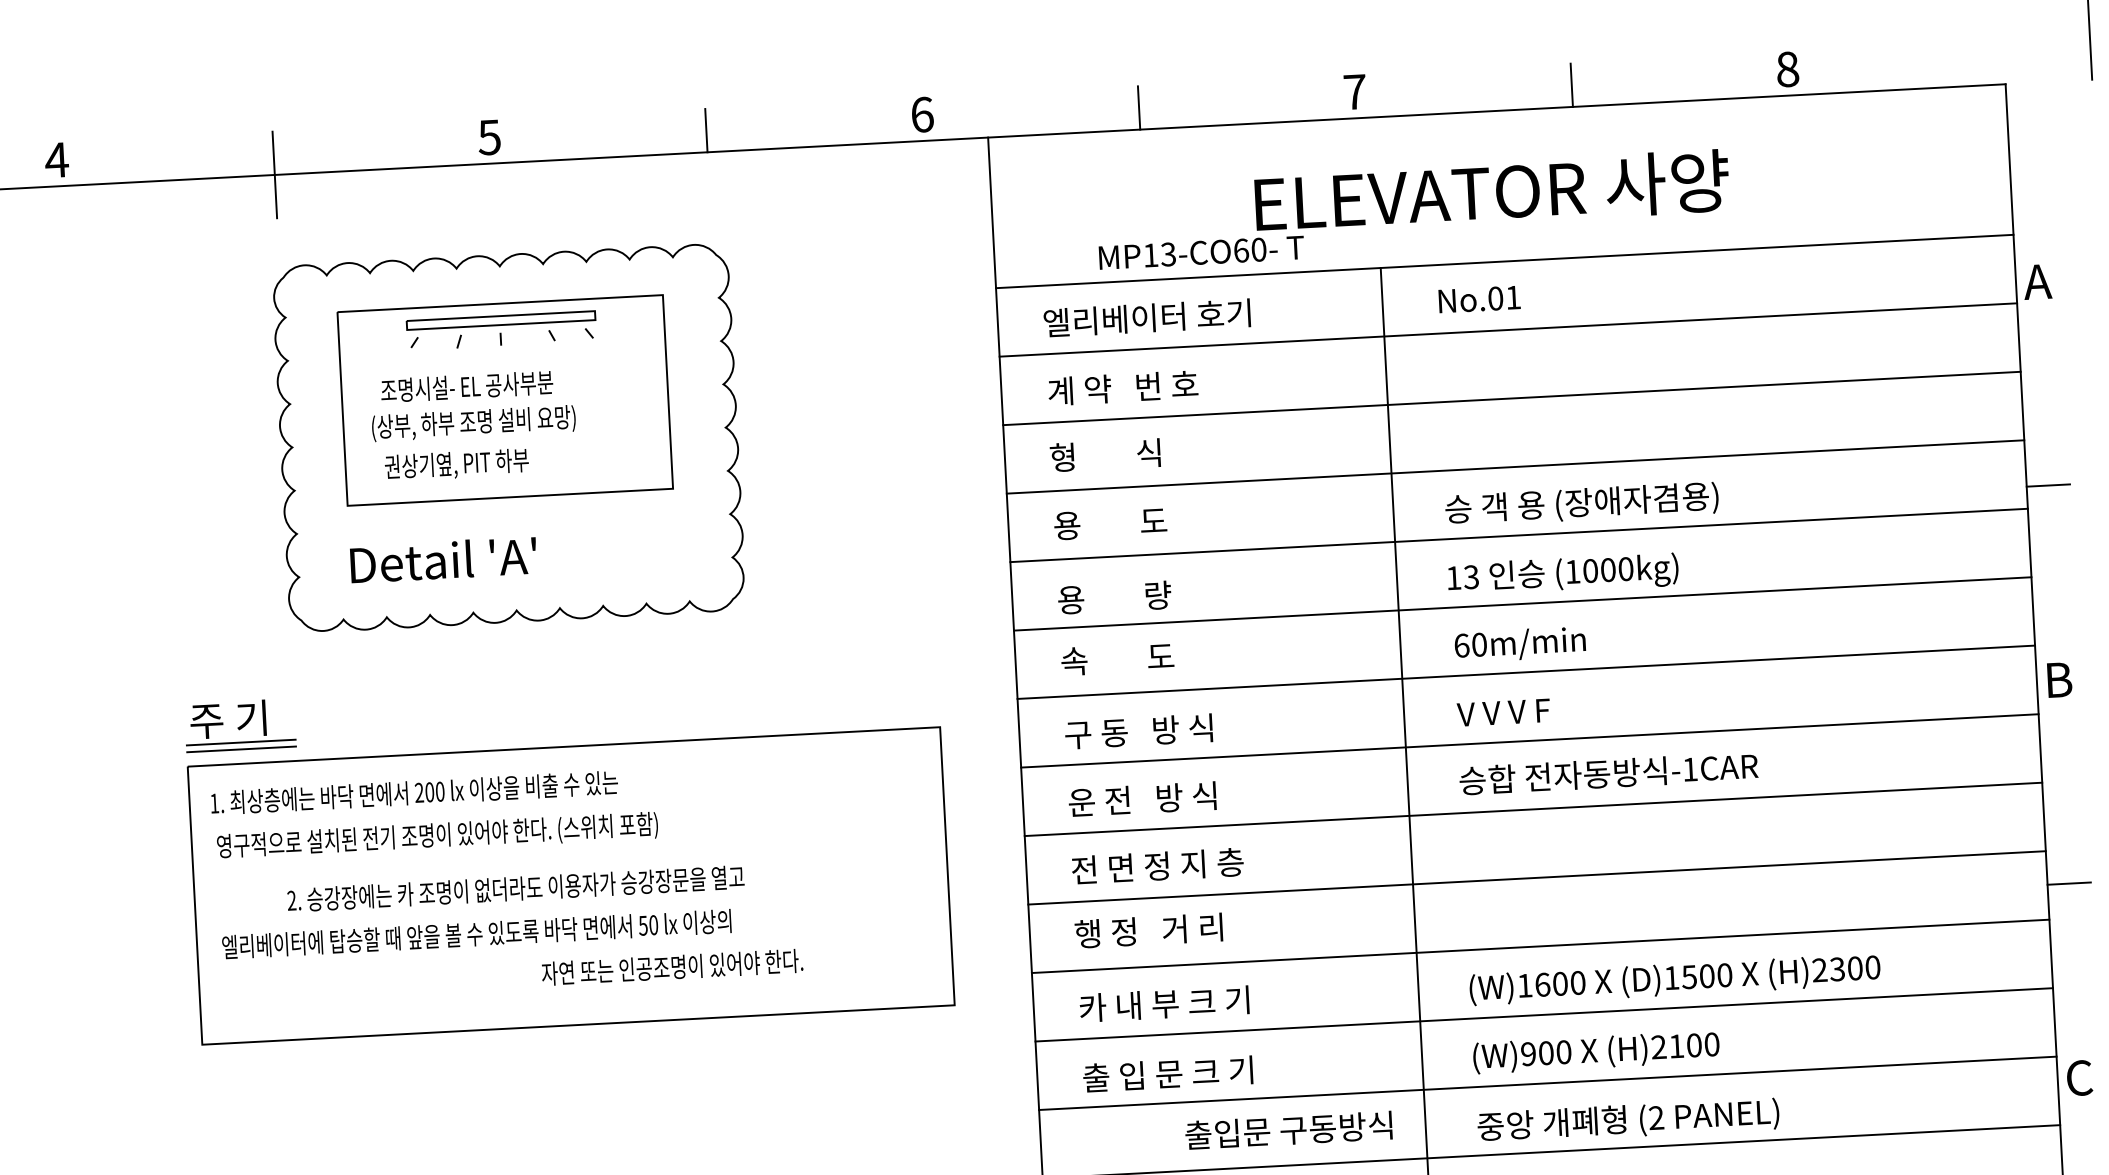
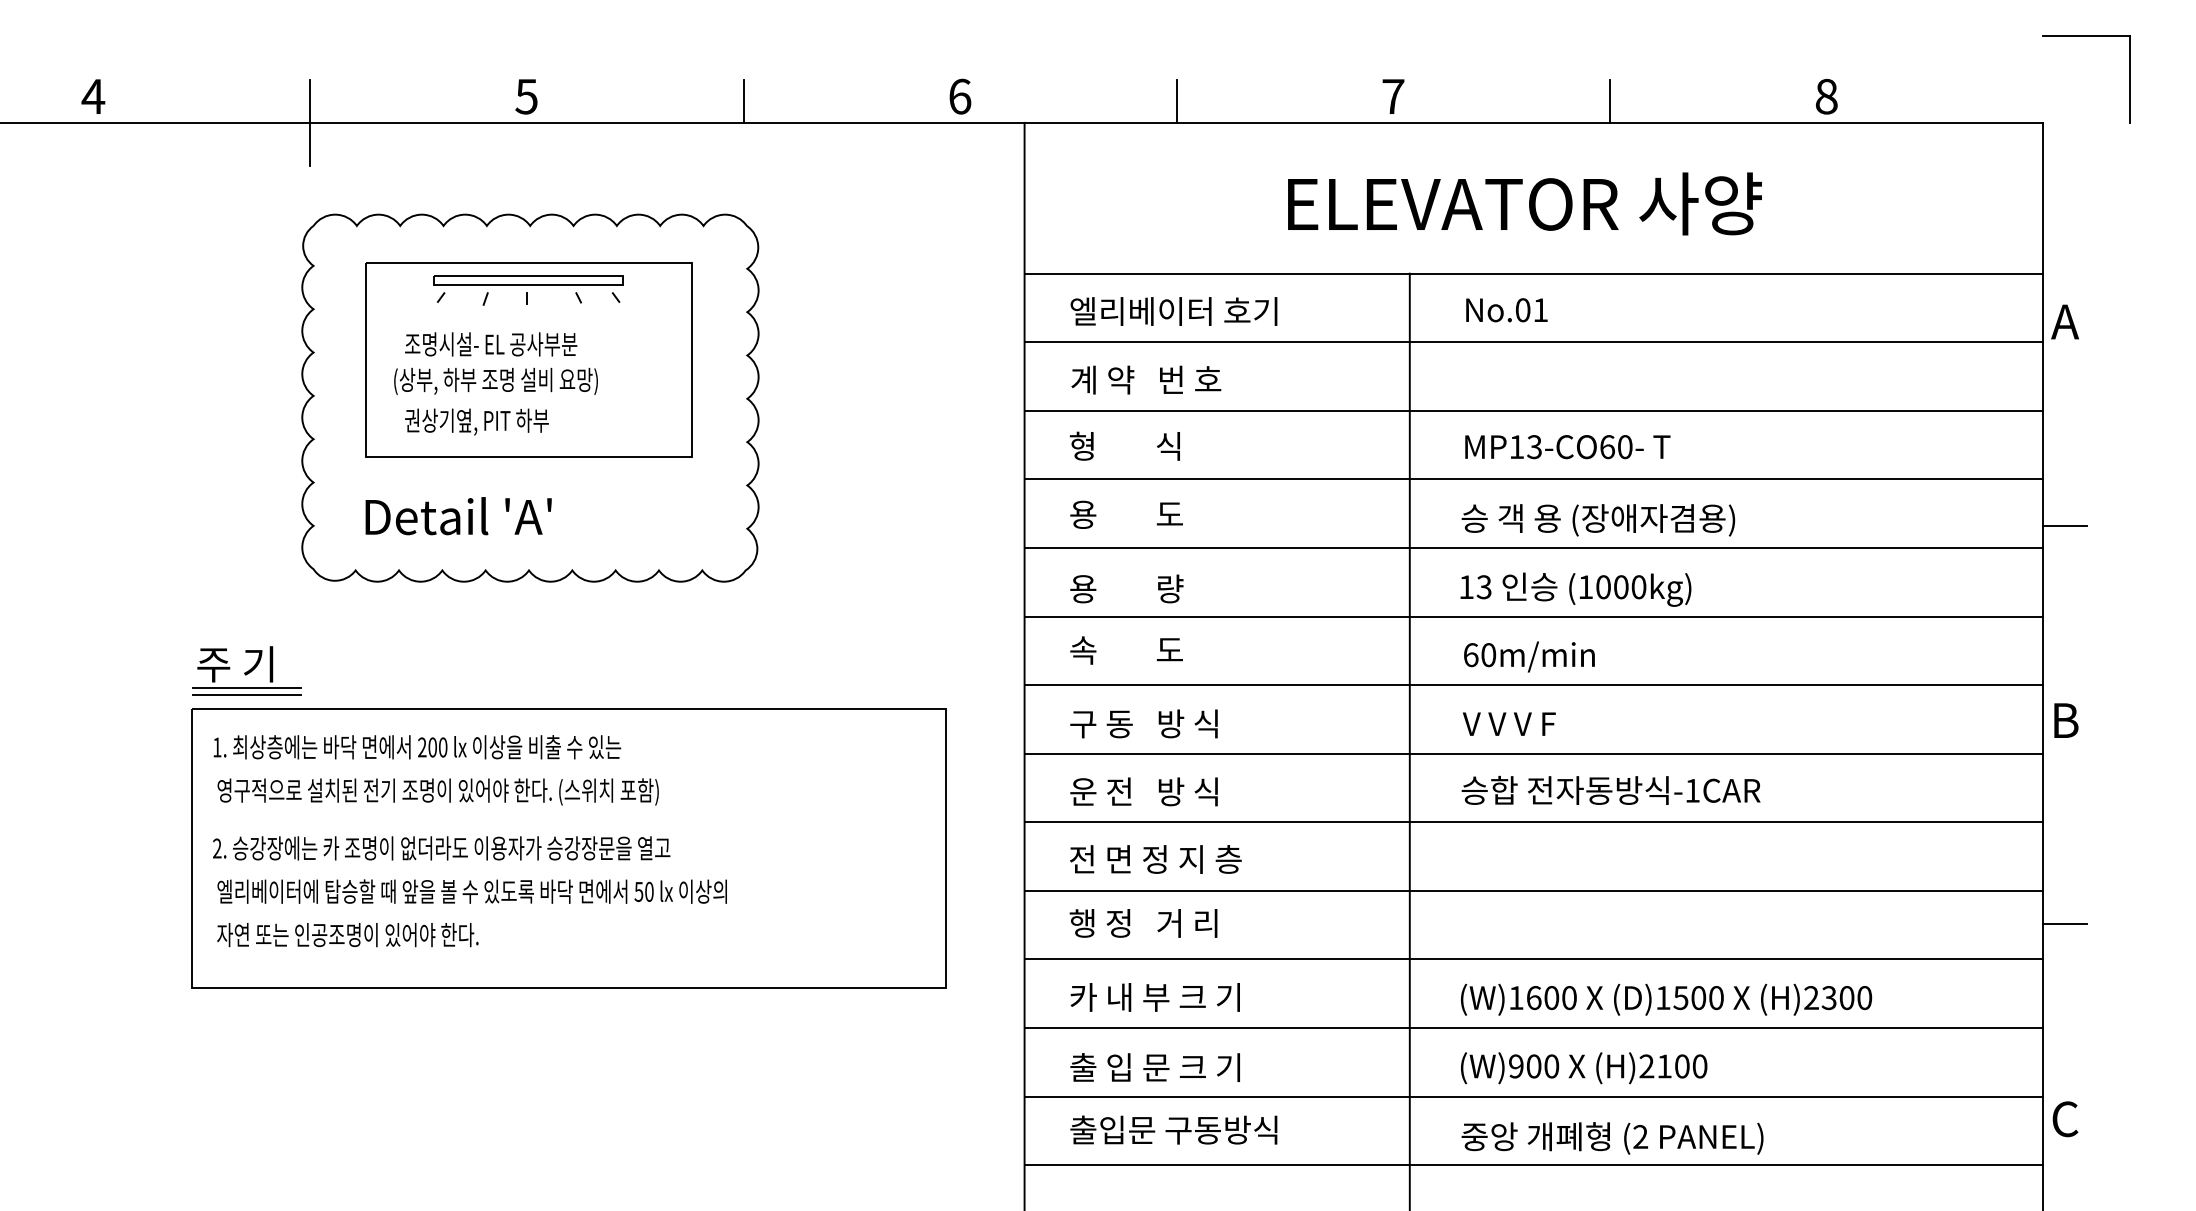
text: (1201, 253) -> (1567, 447), moved
text: (515, 888) -> (441, 848), moved
text: (672, 967) -> (347, 935), moved
text: (1288, 1129) -> (1173, 1129), moved

